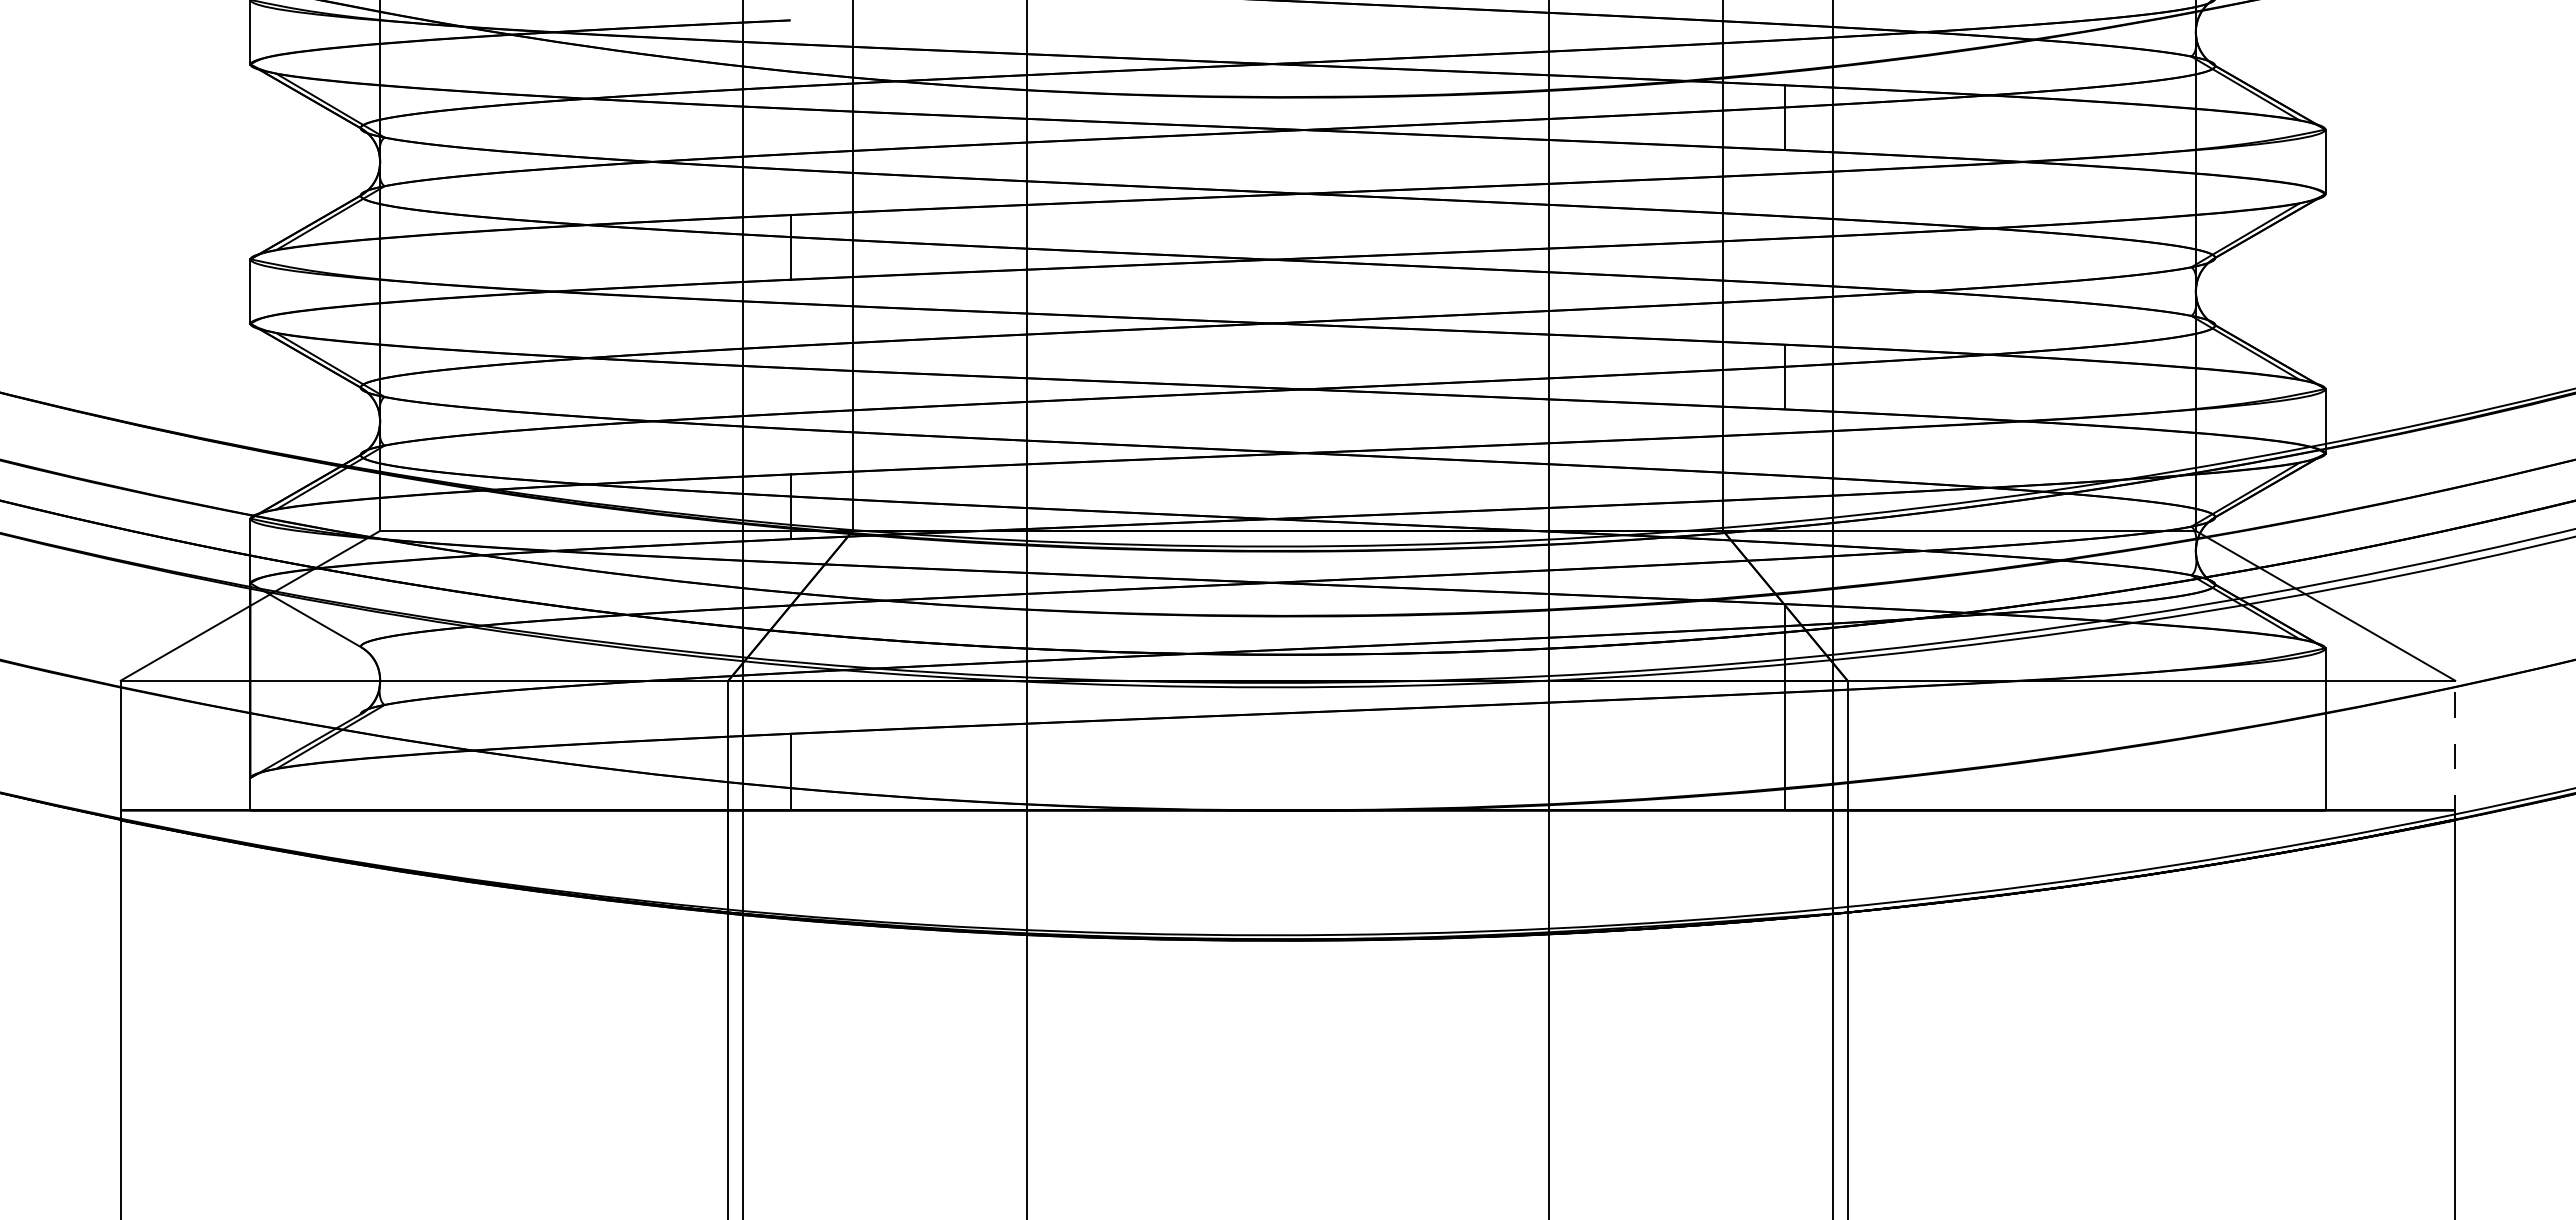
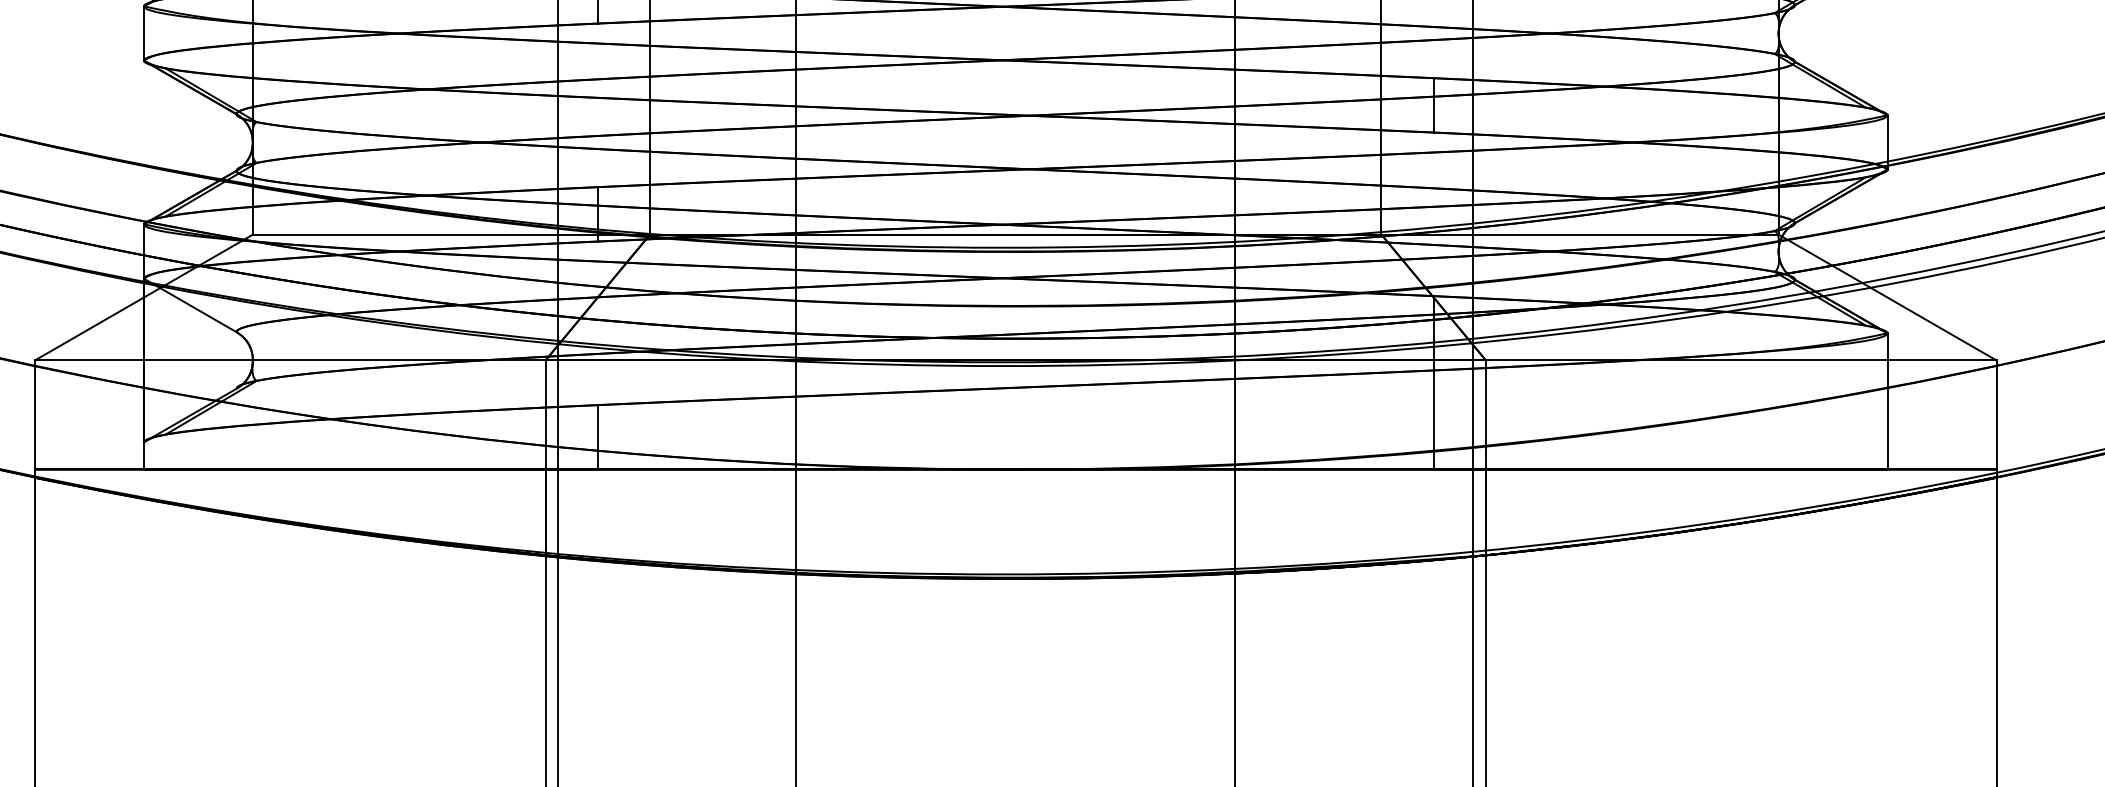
line: (2455, 750) -> (1996, 419), dashed -> solid

